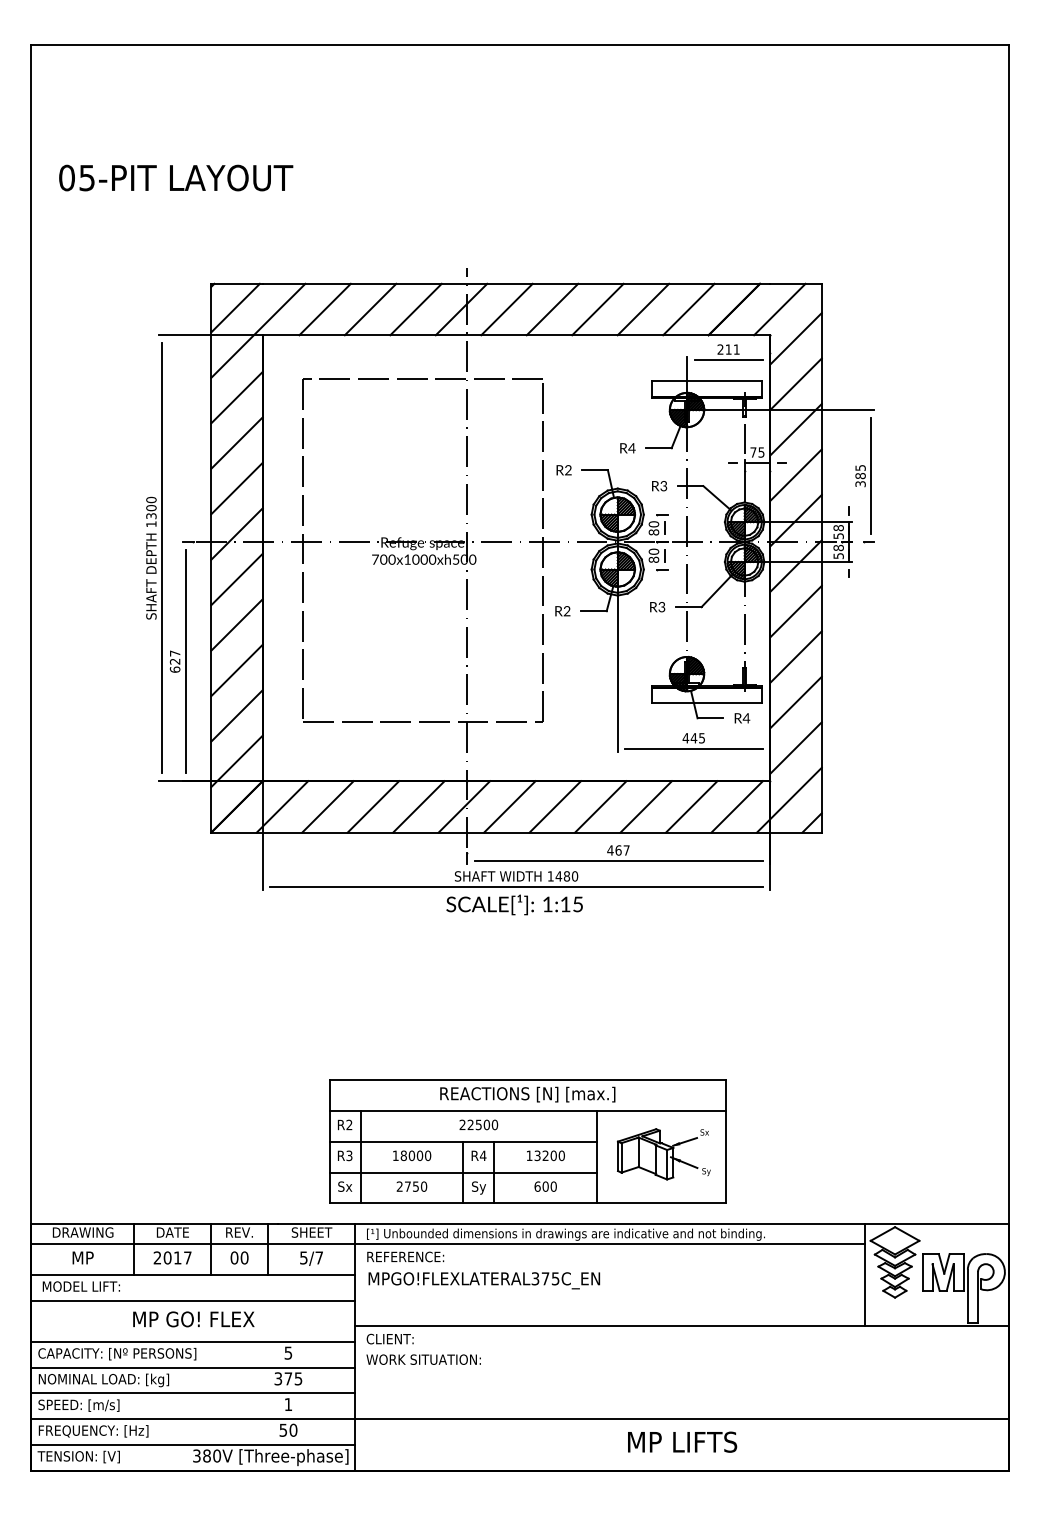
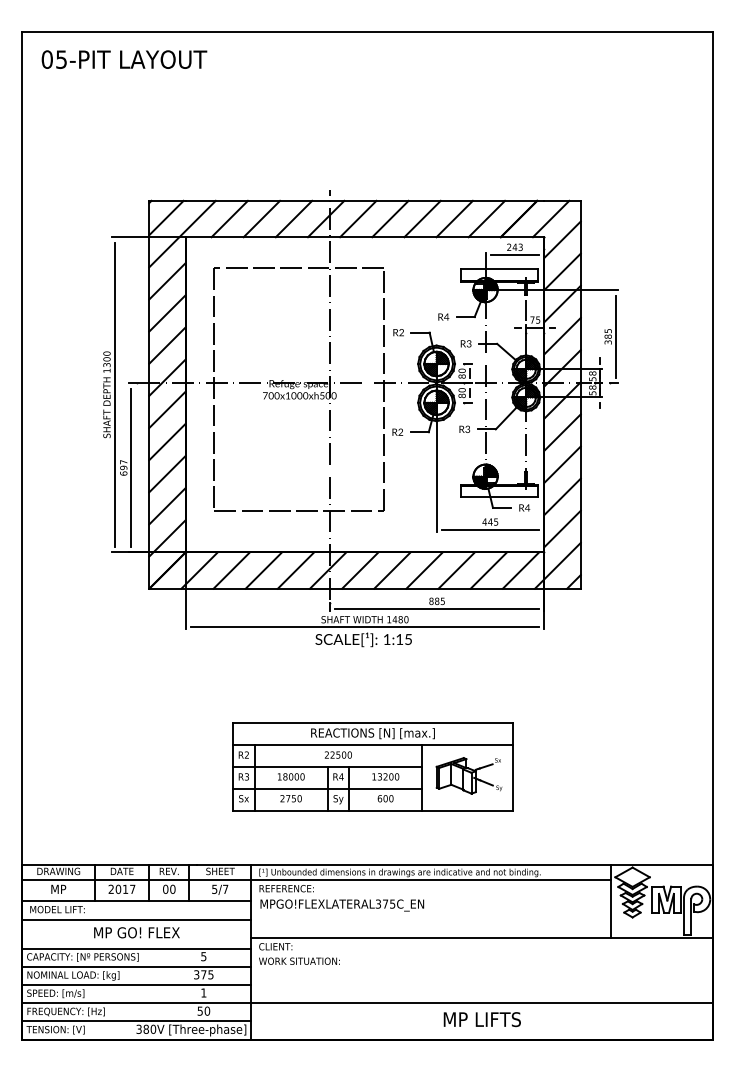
text: (176, 177) -> (124, 59), moved
text: (732, 349) -> (517, 247), 211 -> 243
text: (175, 661) -> (124, 467), 627 -> 697
text: (618, 850) -> (437, 601), 467 -> 885
part: (527, 1141) -> (372, 766), moved

